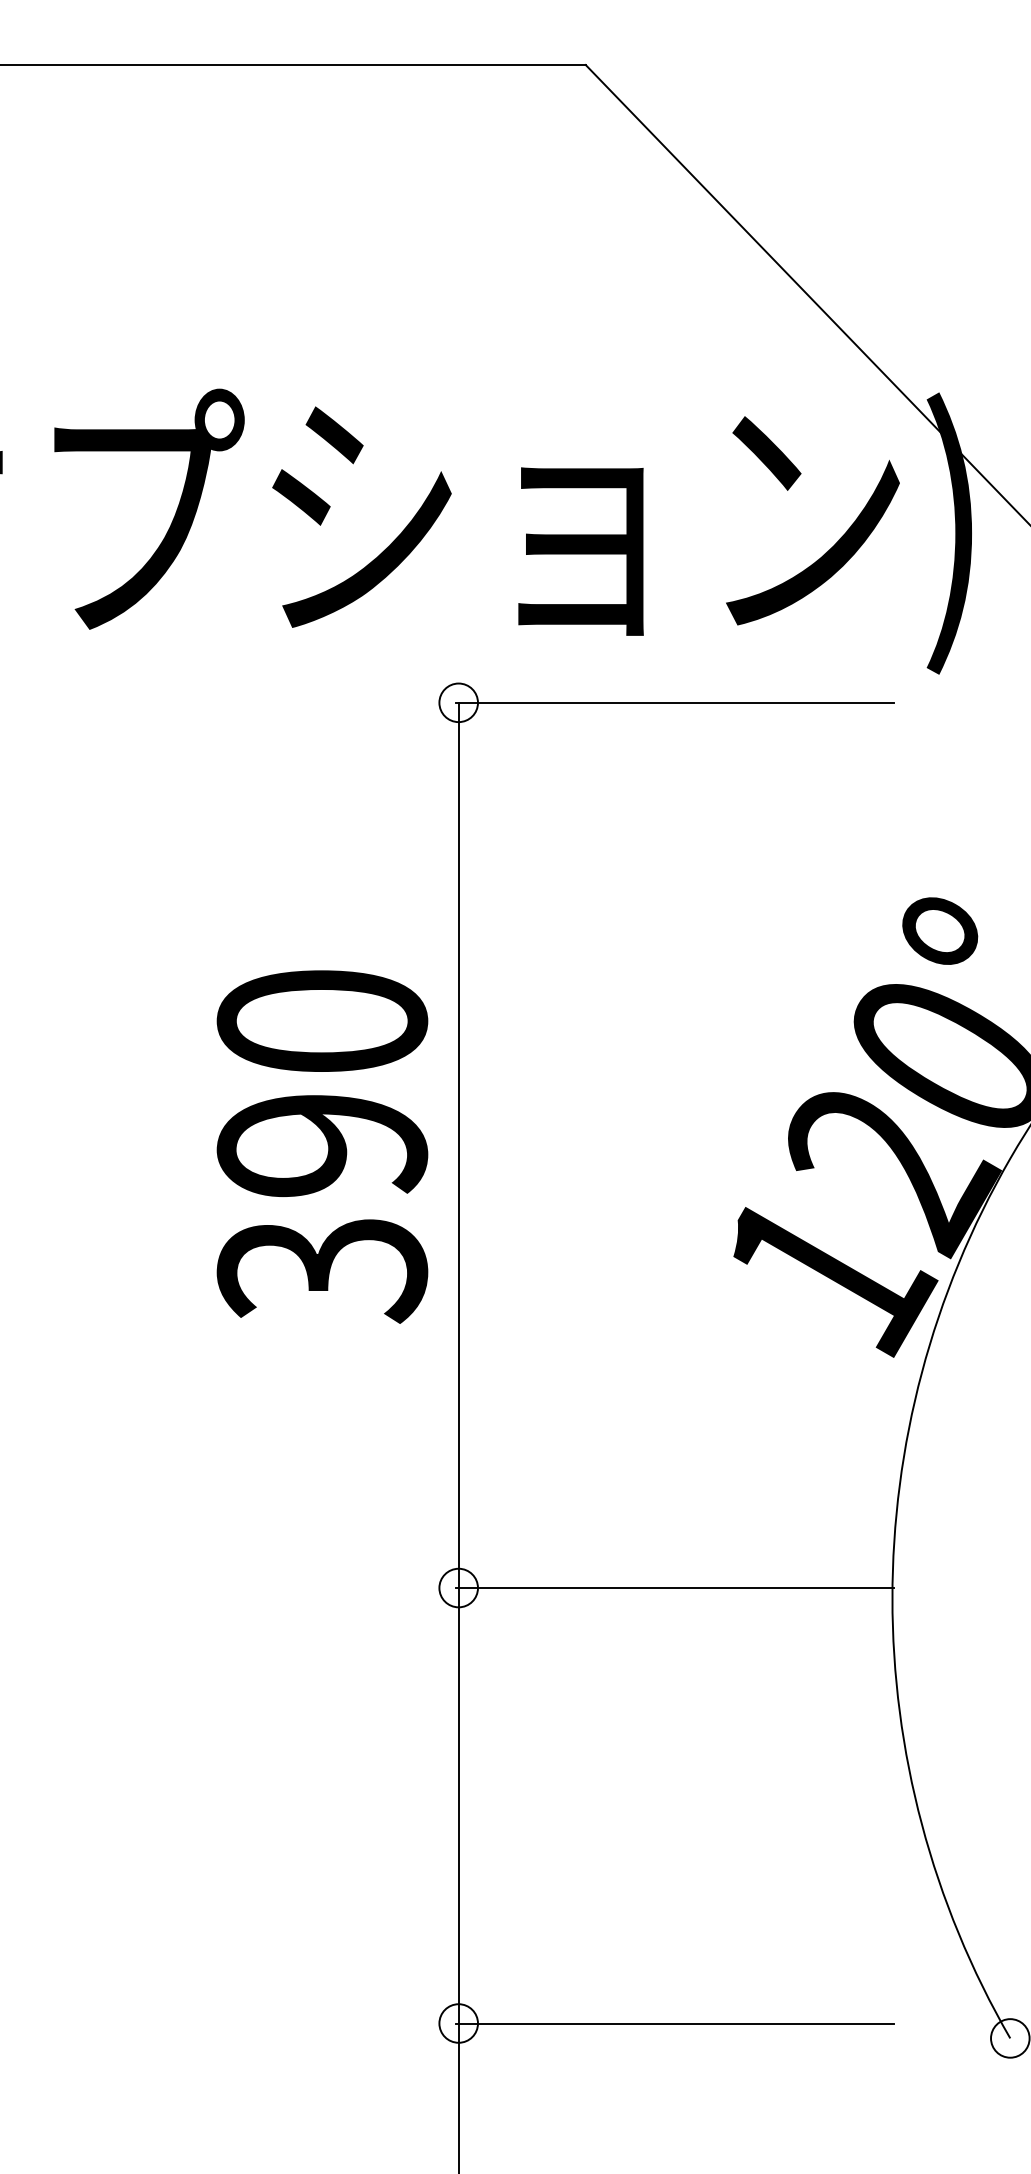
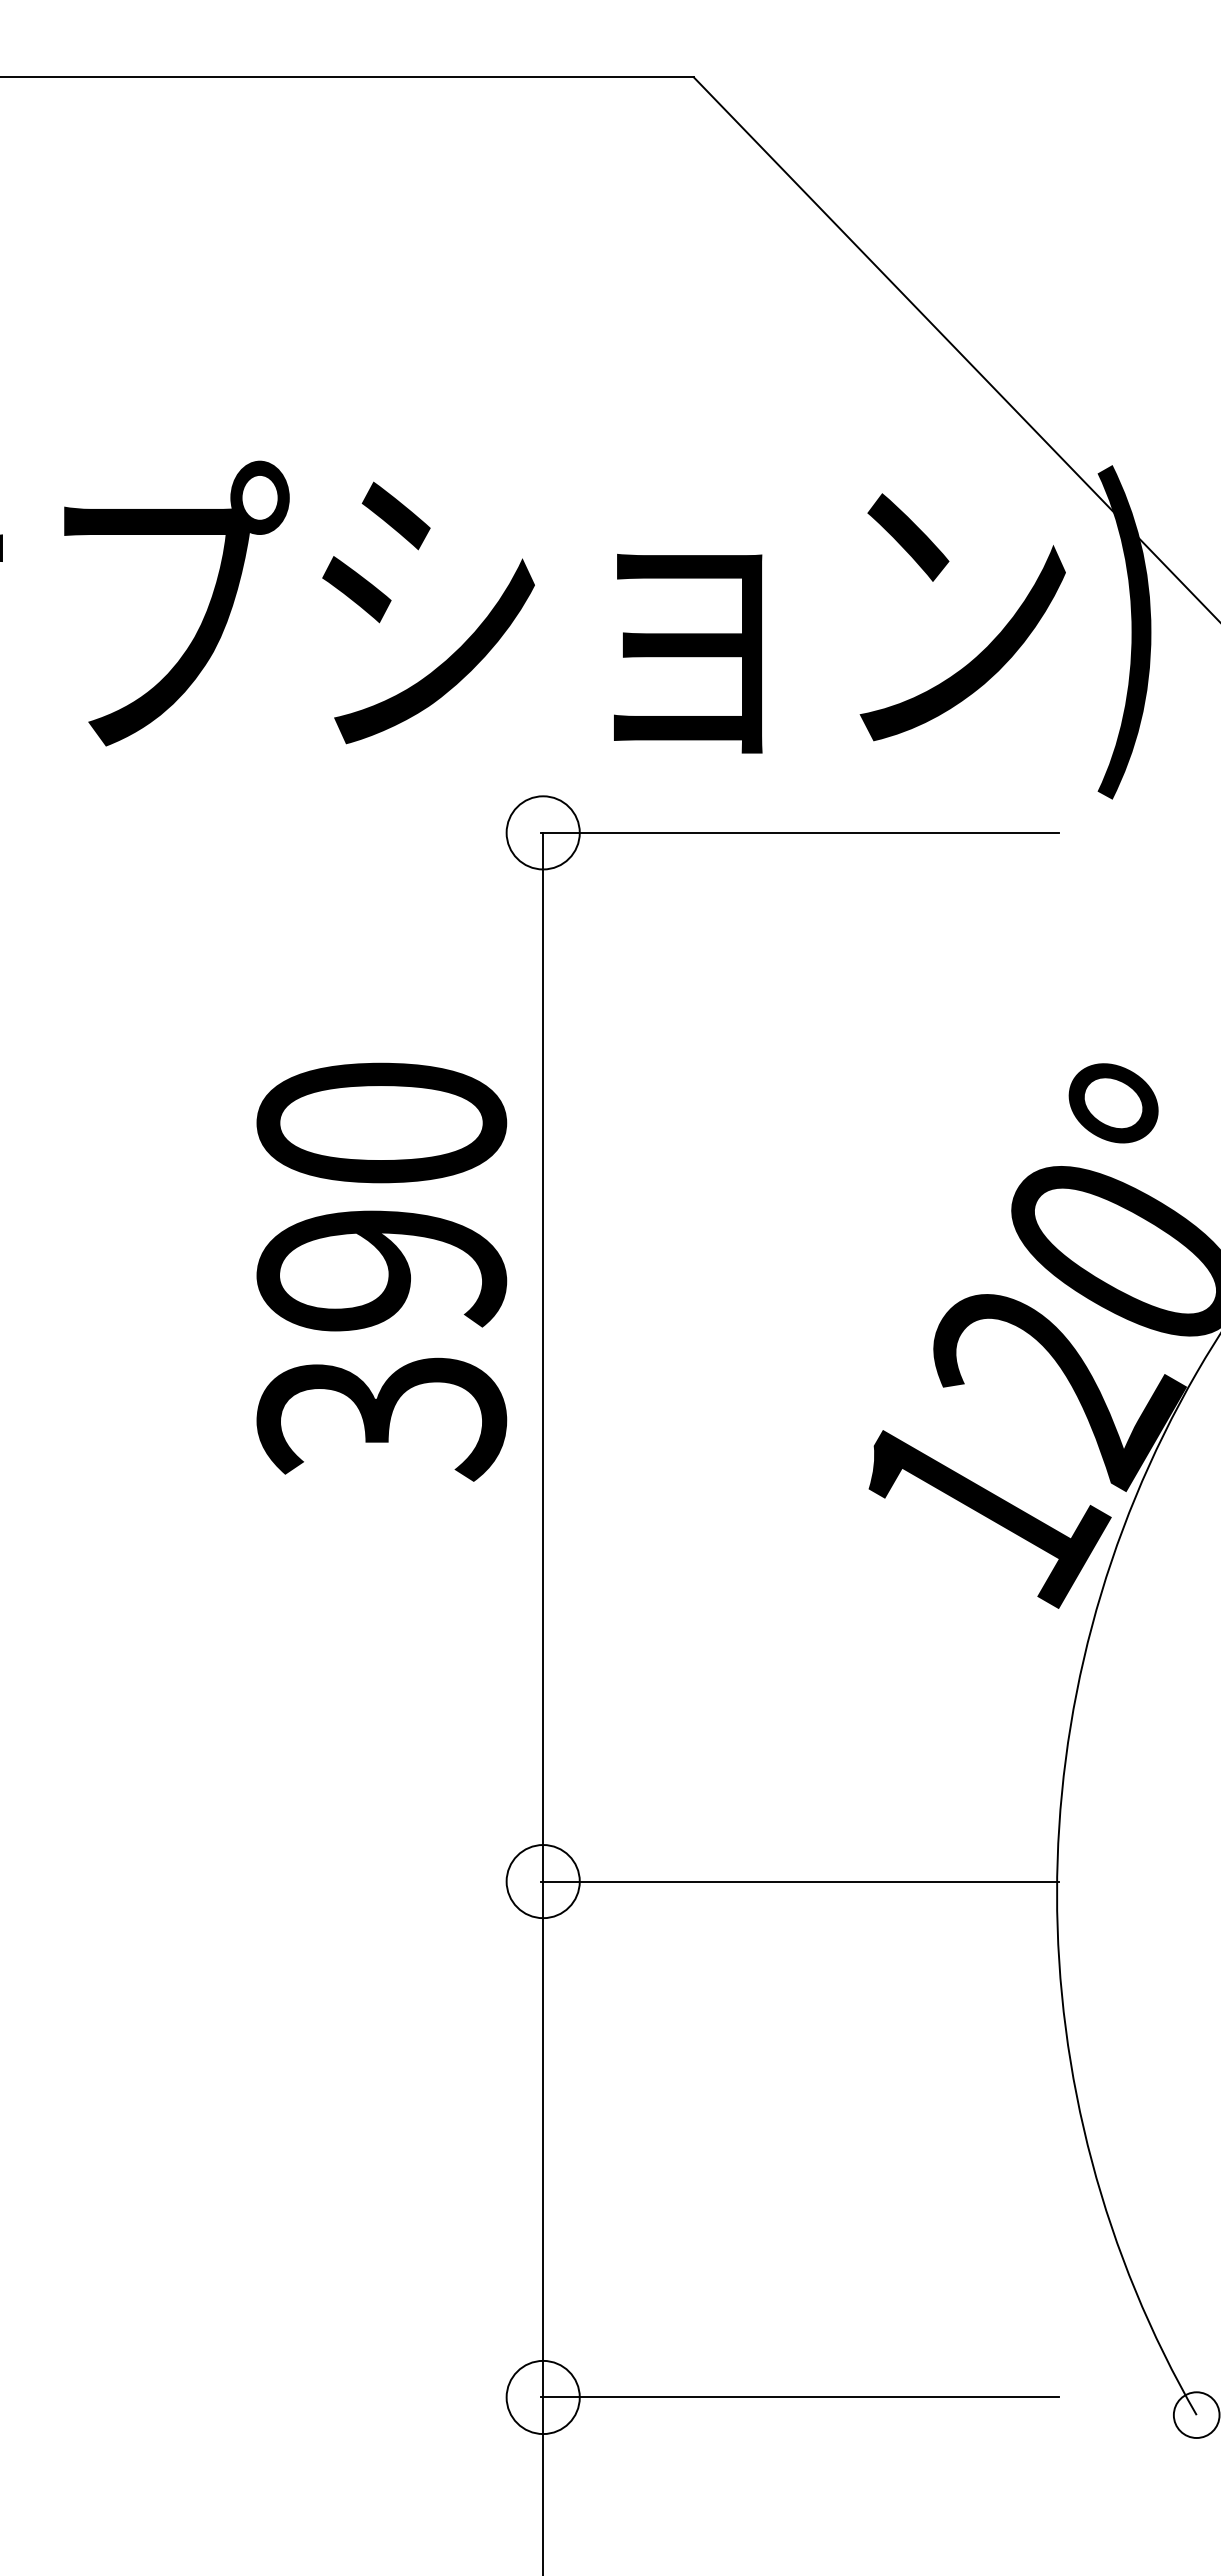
circle: (458, 702) -> (543, 832), size x1.6
text: (322, 1146) -> (381, 1271), moved
circle: (458, 1587) -> (543, 1881), size x1.6
circle: (458, 2023) -> (543, 2397), size x1.6

